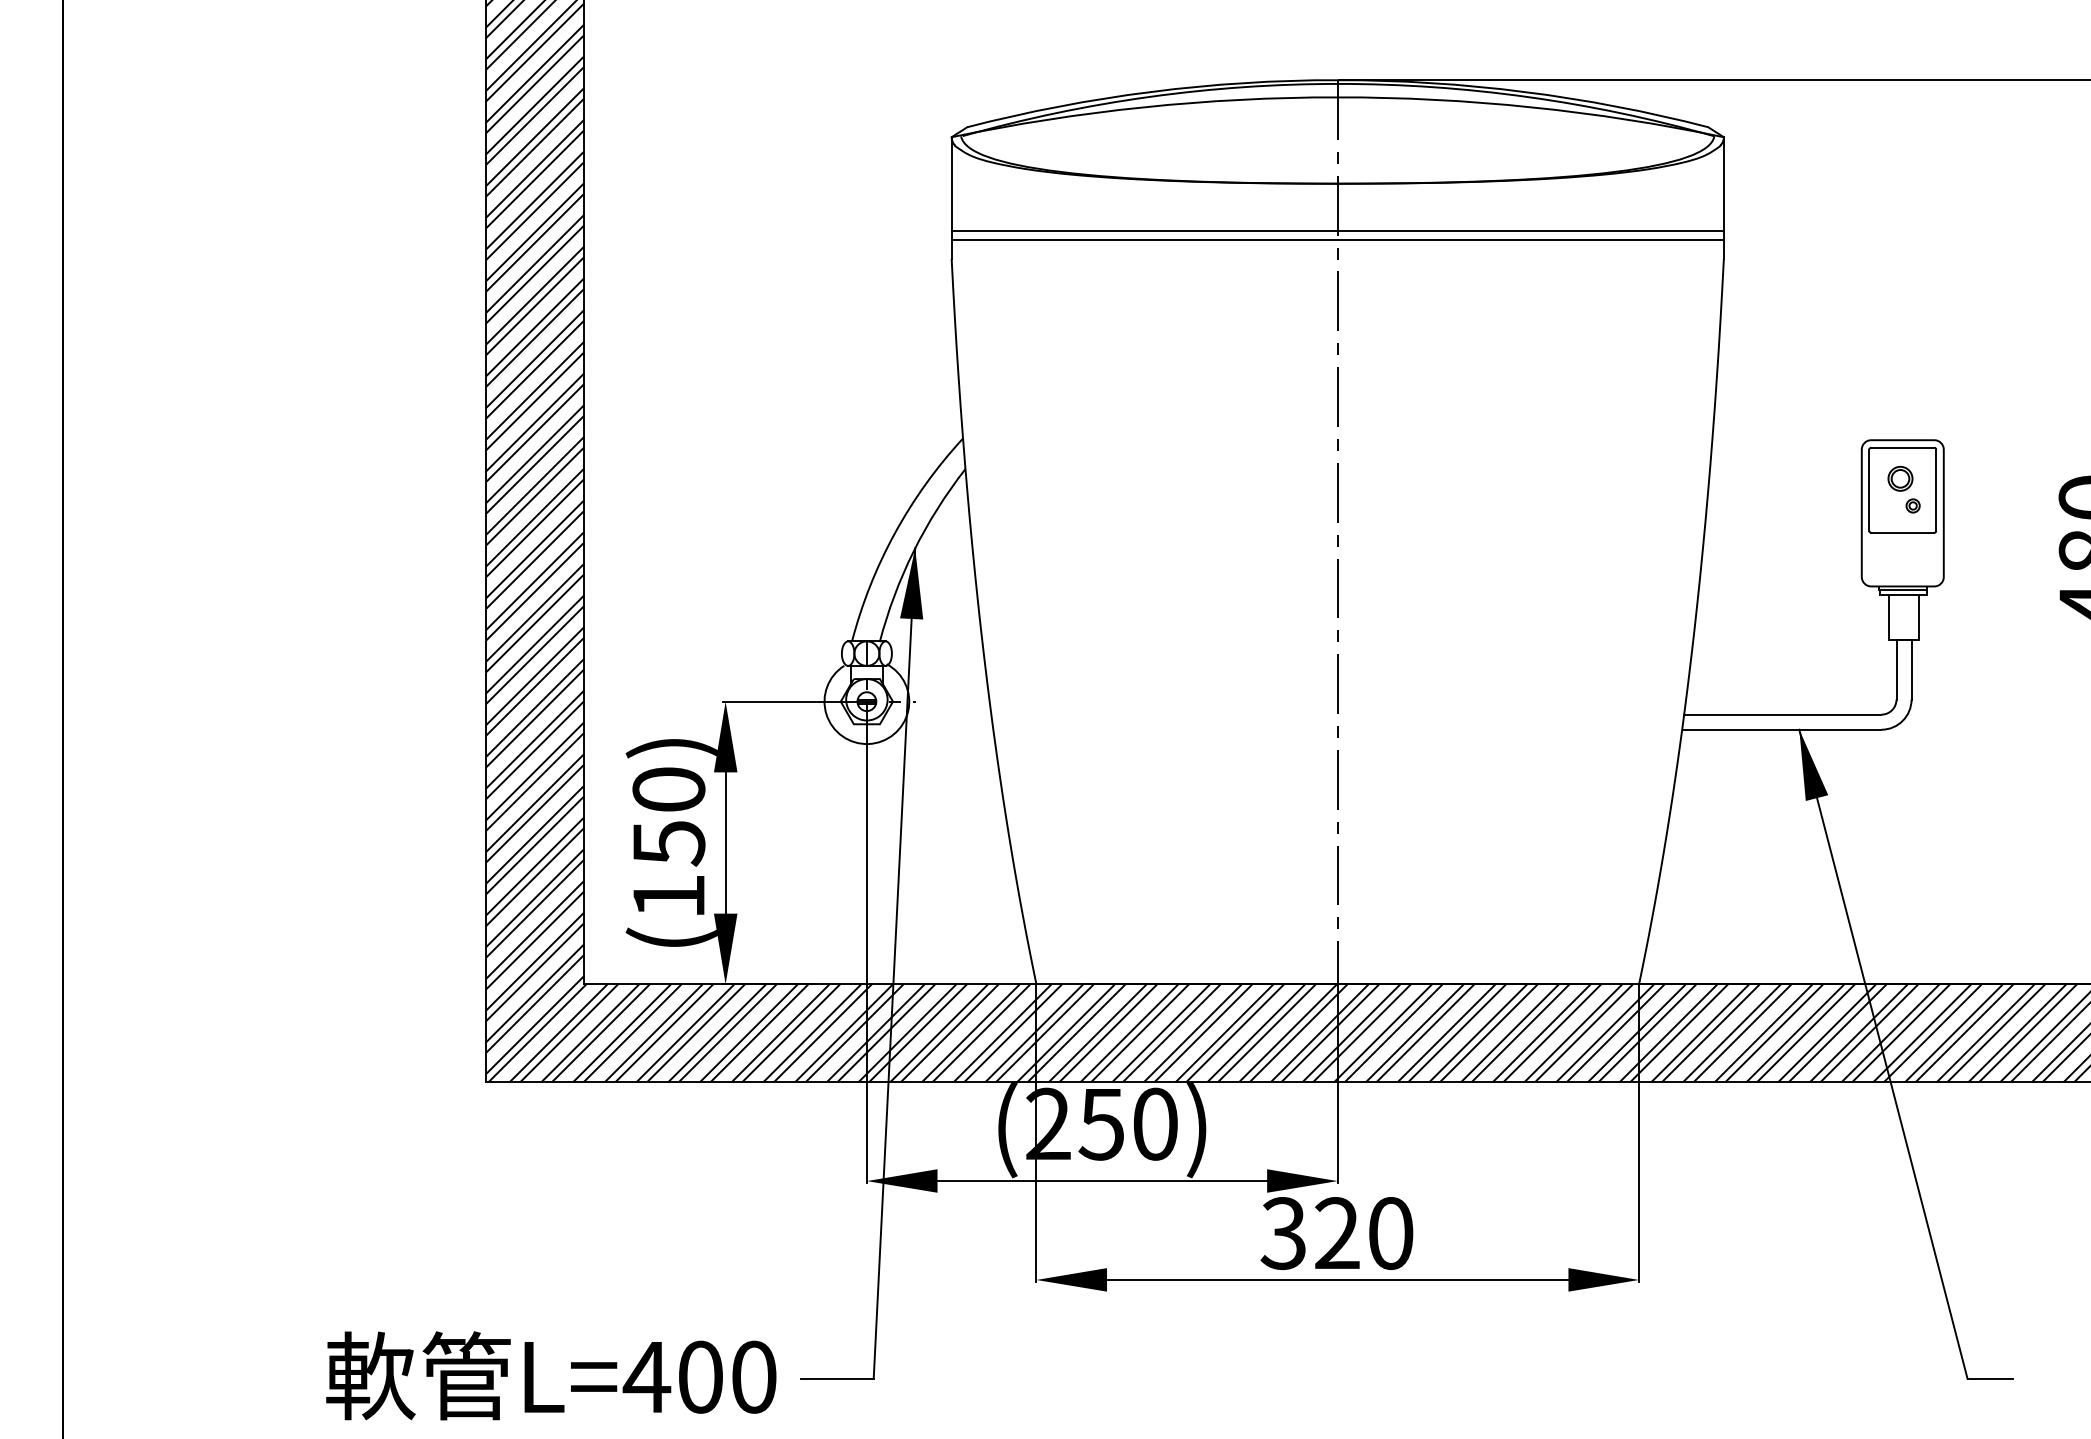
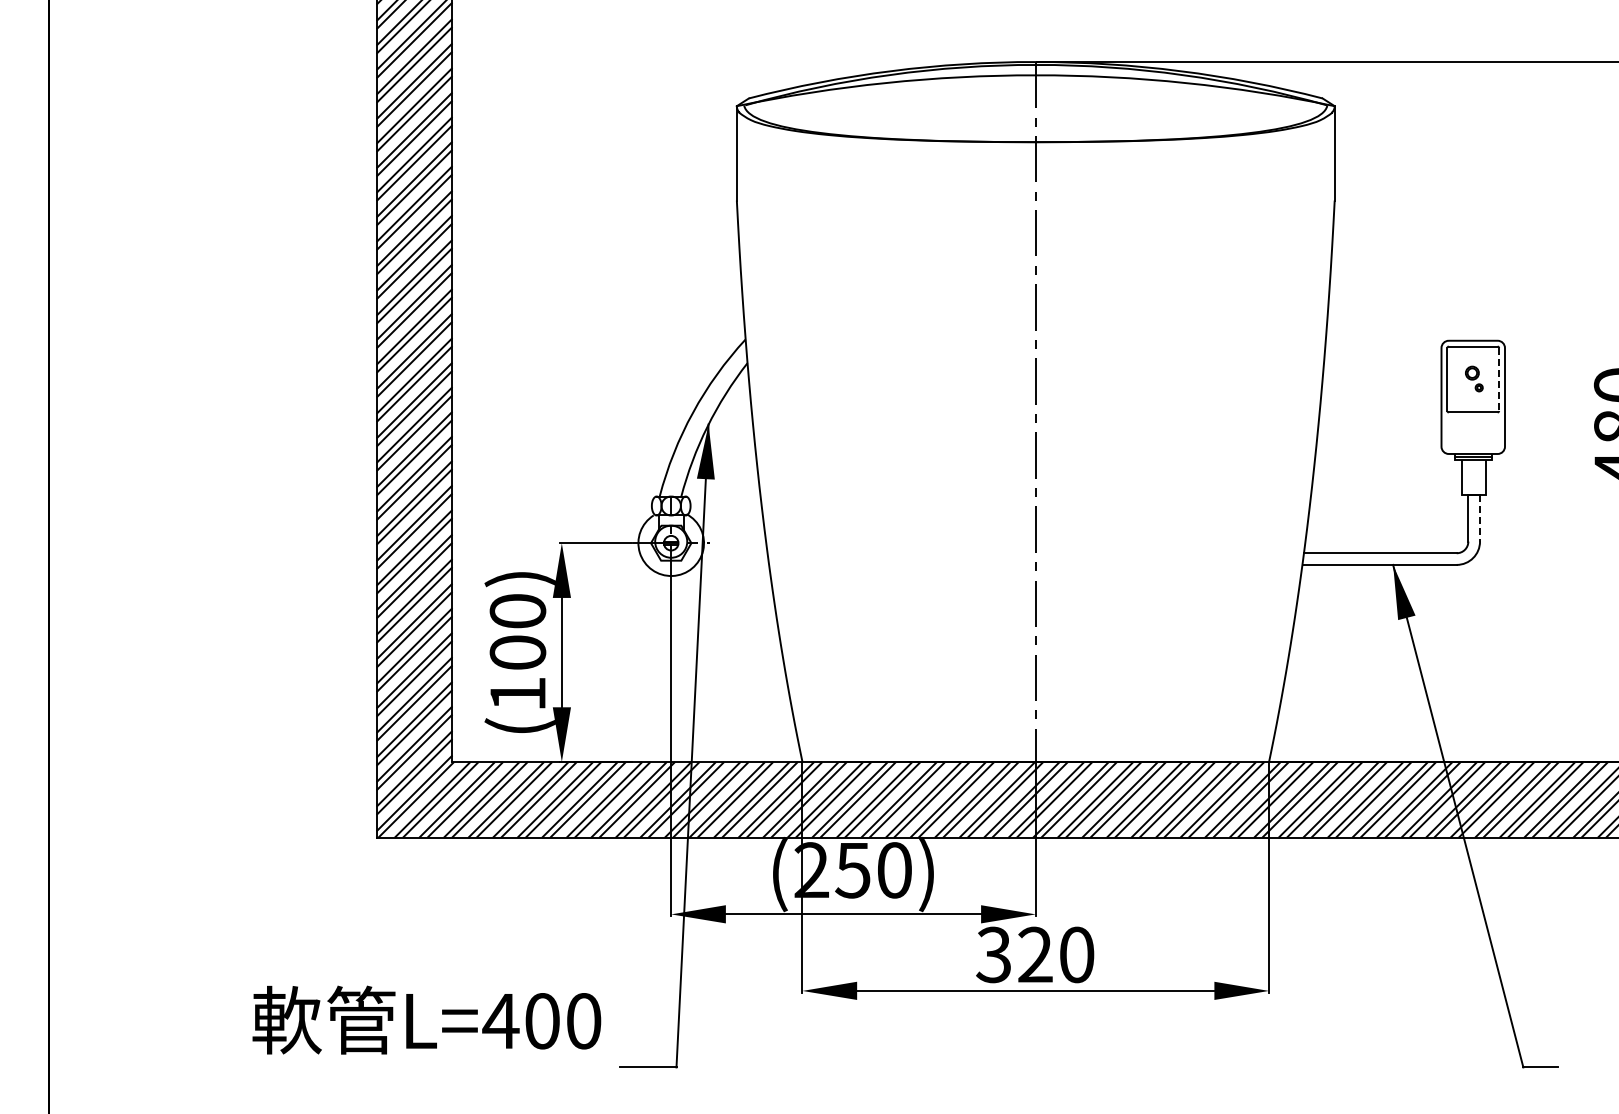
line: (1337, 230) -> (1035, 178), removed
line: (1337, 239) -> (1035, 185), removed
part: (1904, 488) -> (1474, 378), size x0.7
line: (1936, 491) -> (1499, 380), solid -> dashed
line: (1912, 669) -> (1480, 518), solid -> dashed
text: (668, 842) -> (517, 652), (150) -> (100)
text: (550, 1374) -> (426, 1019), moved

